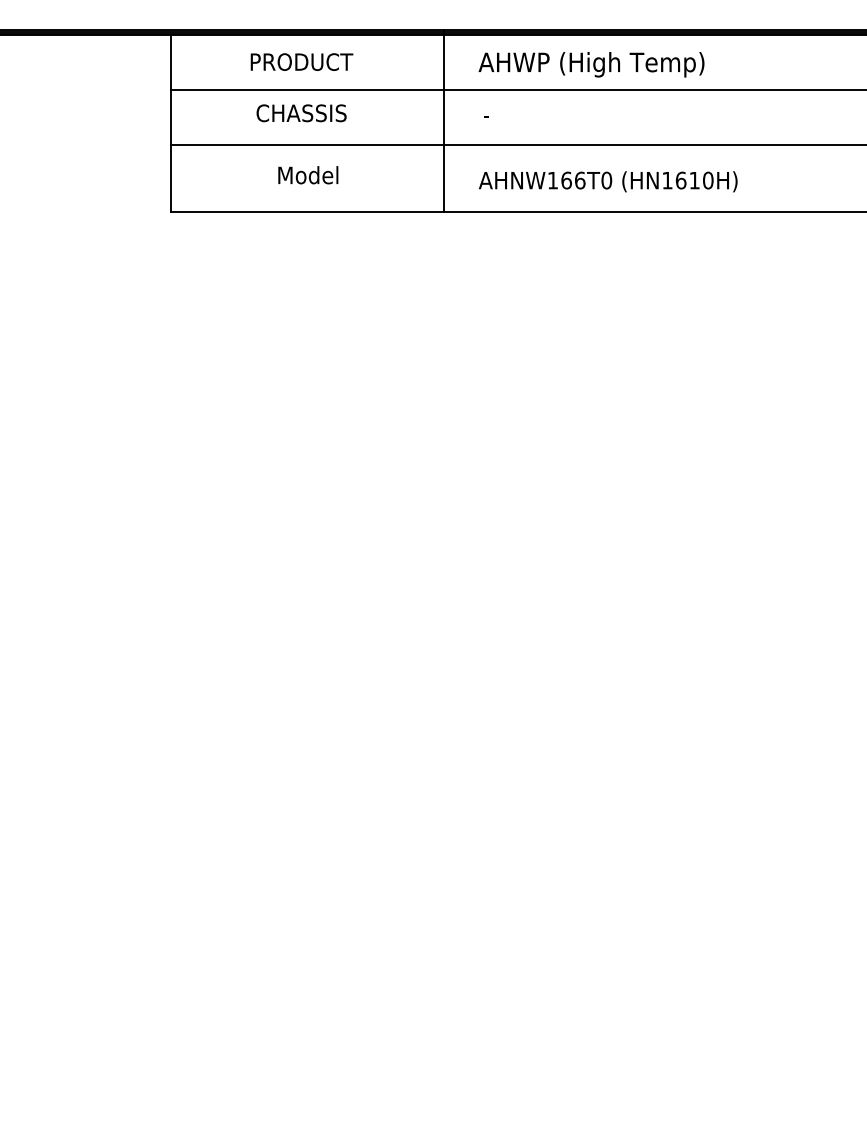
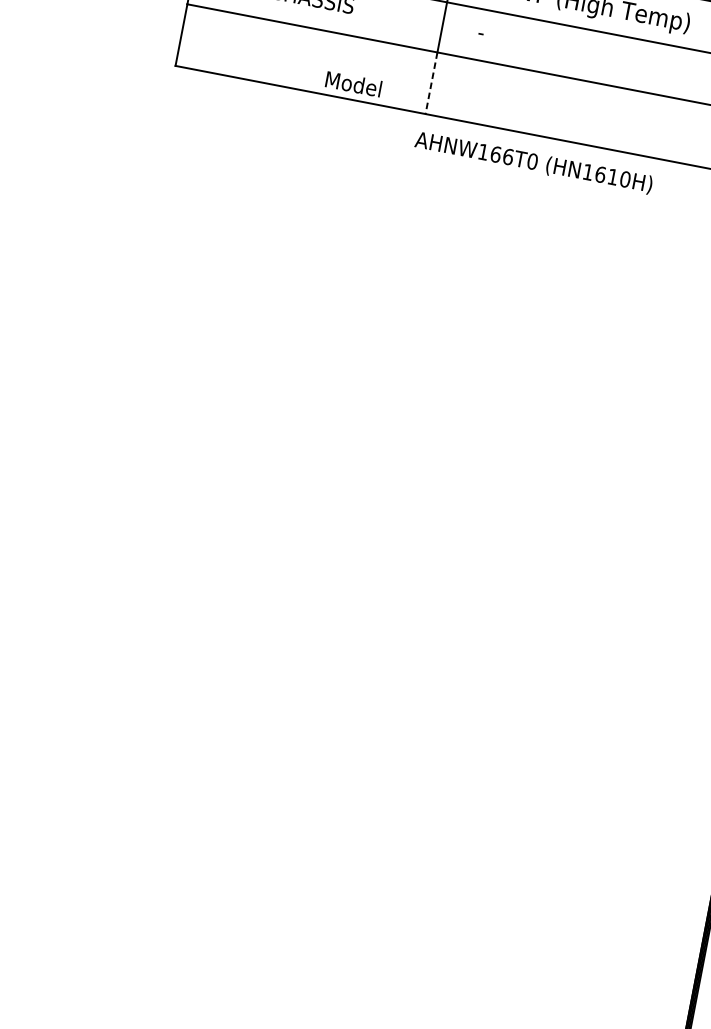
text: (308, 175) -> (353, 84), moved
line: (444, 178) -> (431, 83), solid -> dashed
text: (608, 181) -> (534, 162), moved

